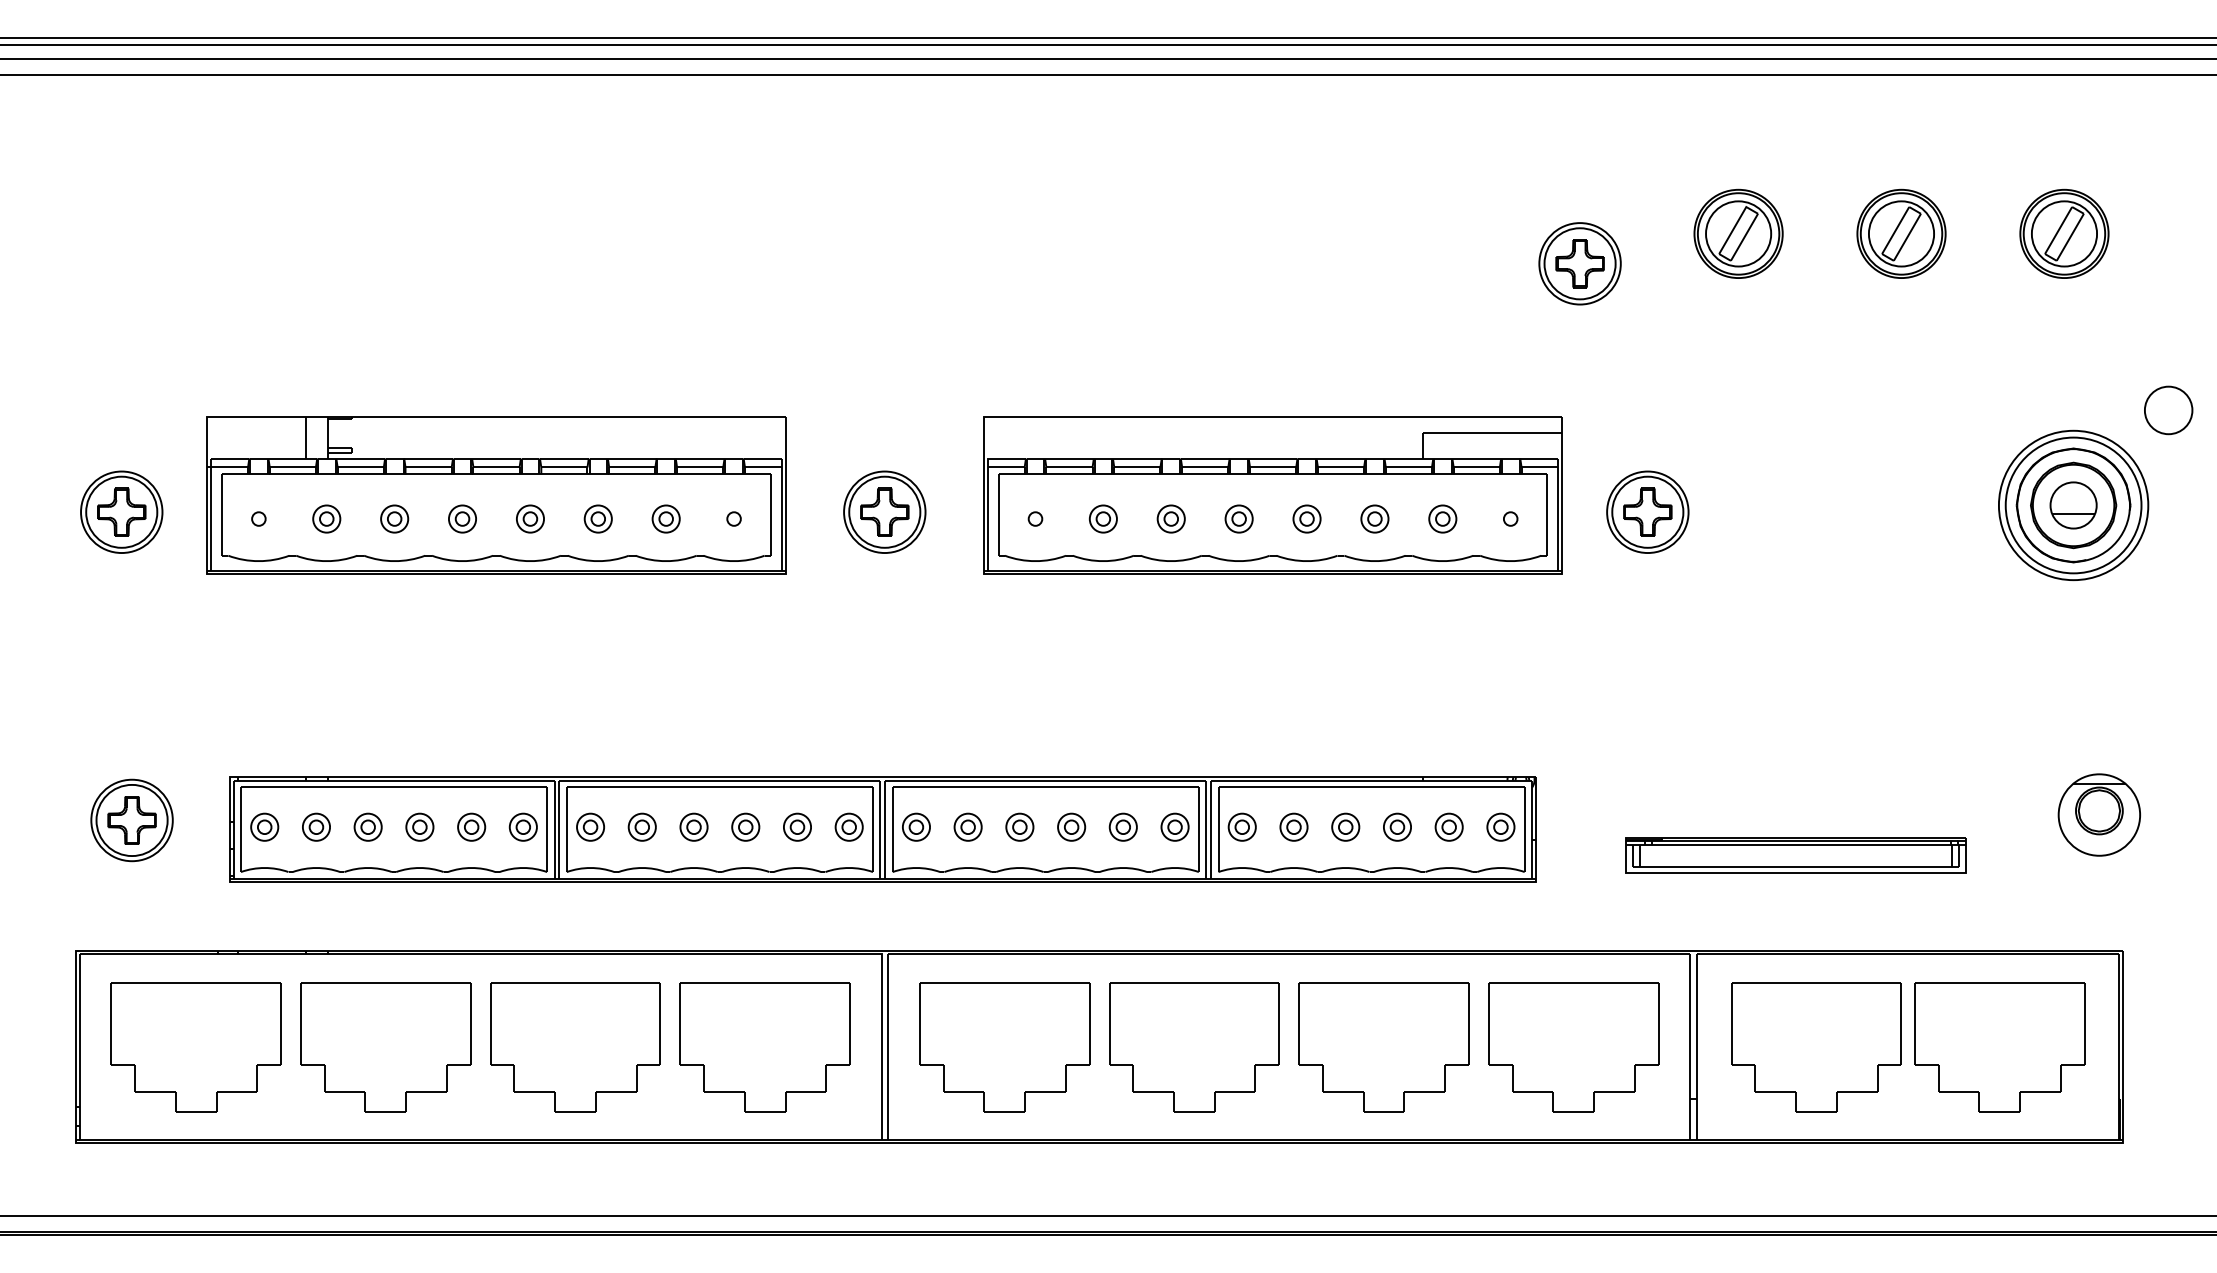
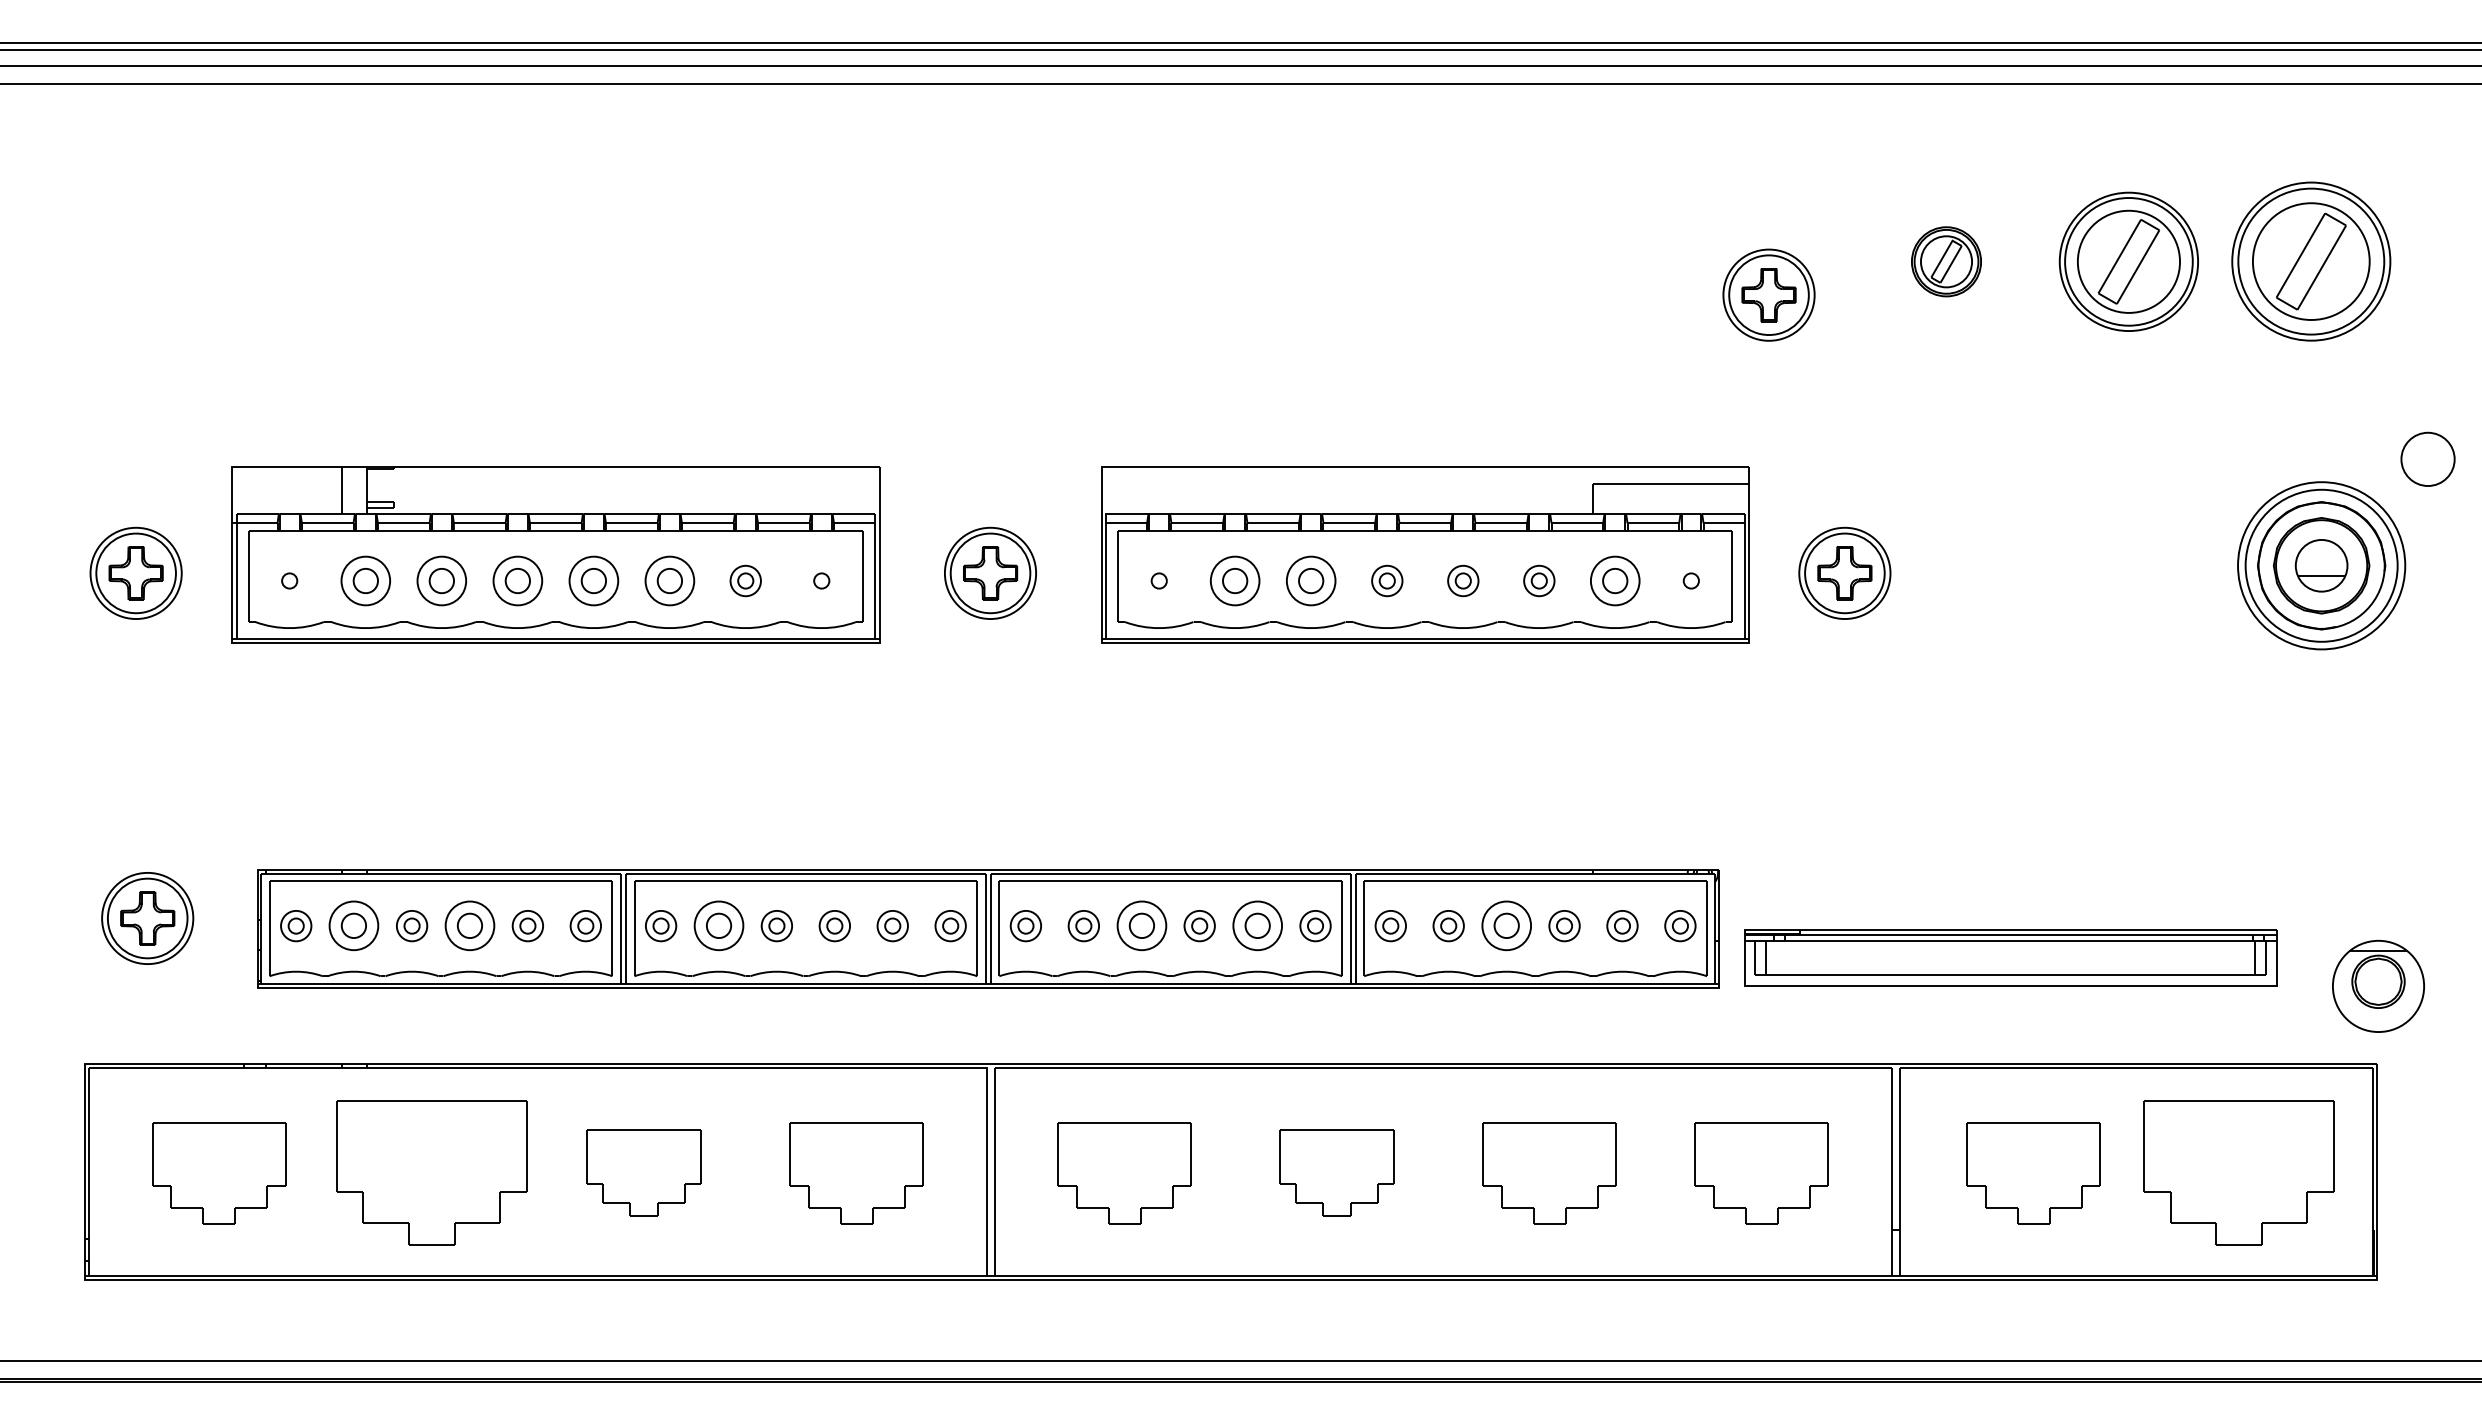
part: (1738, 233) -> (1946, 261), size x0.7
part: (1901, 233) -> (2128, 261), size x1.4
part: (2064, 233) -> (2311, 261), size x1.6
part: (326, 518) -> (365, 580), size x1.6
part: (394, 518) -> (441, 580), size x1.6
part: (462, 518) -> (517, 580), size x1.6
part: (530, 518) -> (593, 580), size x1.6
part: (598, 518) -> (669, 580), size x1.6
part: (1103, 518) -> (1235, 580), size x1.6
part: (1171, 518) -> (1311, 580), size x1.6
part: (1442, 518) -> (1615, 580), size x1.6
part: (2099, 814) -> (2378, 985), moved
part: (316, 827) -> (354, 926), size x1.6
part: (419, 827) -> (469, 926), size x1.6
part: (641, 827) -> (718, 926), size x1.6
part: (1019, 827) -> (1141, 926), size x1.6
part: (1123, 827) -> (1257, 926), size x1.6
part: (1345, 827) -> (1506, 926), size x1.6
part: (1795, 855) -> (2010, 957), size x1.4
part: (195, 1047) -> (218, 1172), size x0.7
part: (574, 1047) -> (643, 1172), size x0.6
part: (765, 1047) -> (856, 1172), size x0.7
part: (1004, 1047) -> (1124, 1172), size x0.7
part: (1193, 1047) -> (1336, 1172), size x0.6
part: (1384, 1047) -> (1549, 1172), size x0.7
part: (1573, 1047) -> (1761, 1172), size x0.7
part: (1816, 1047) -> (2033, 1172), size x0.7

